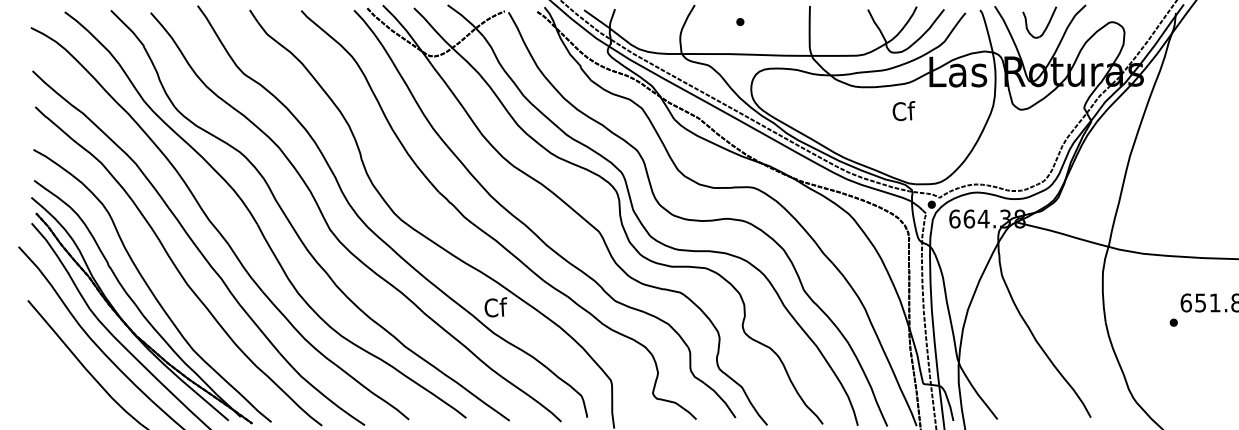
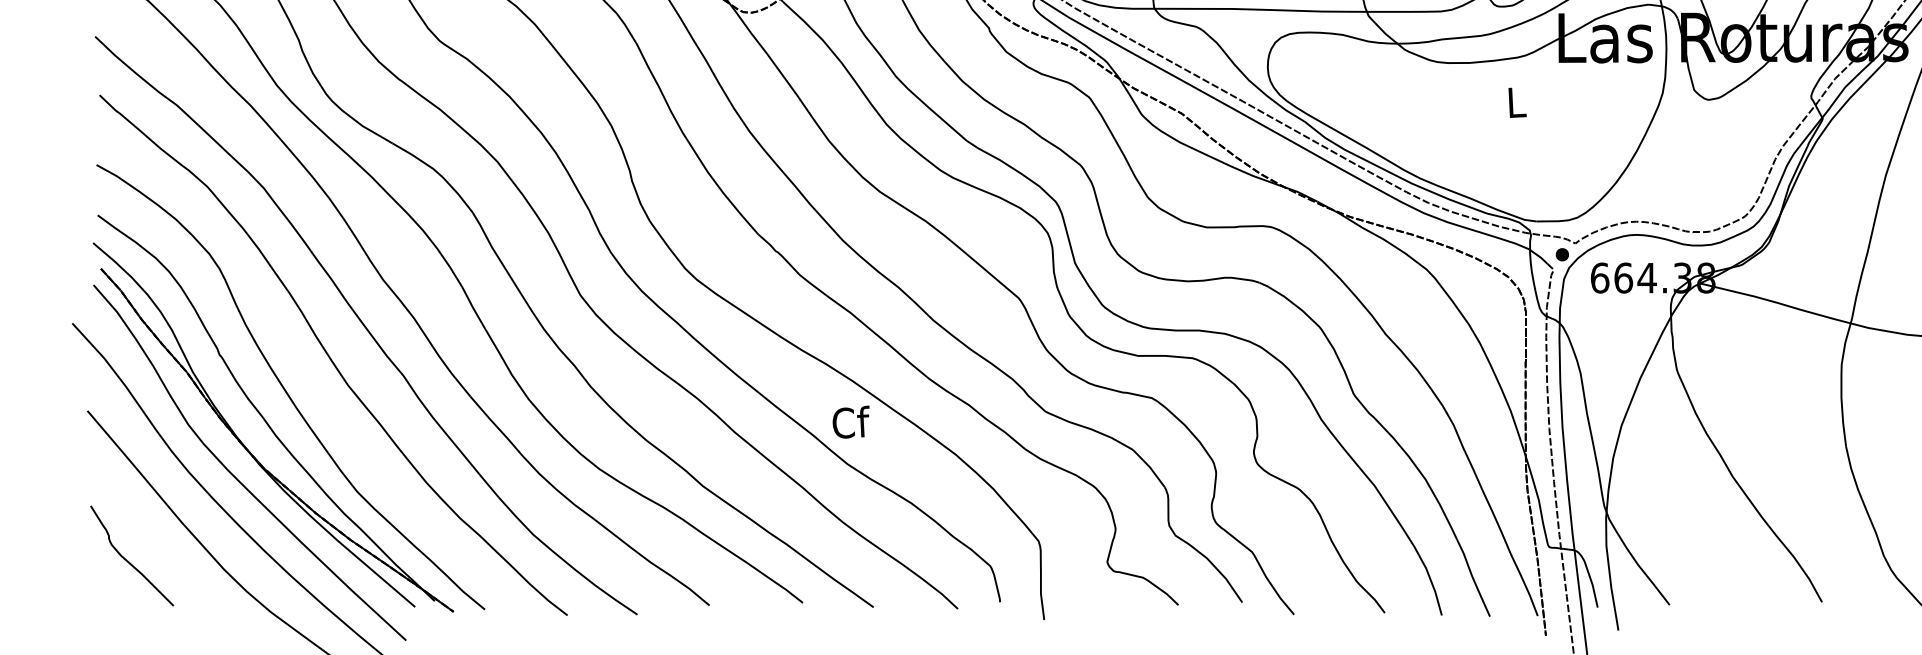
text: (903, 111) -> (1516, 102), Cf -> L
curve: (52, 391) -> (127, 559), added

